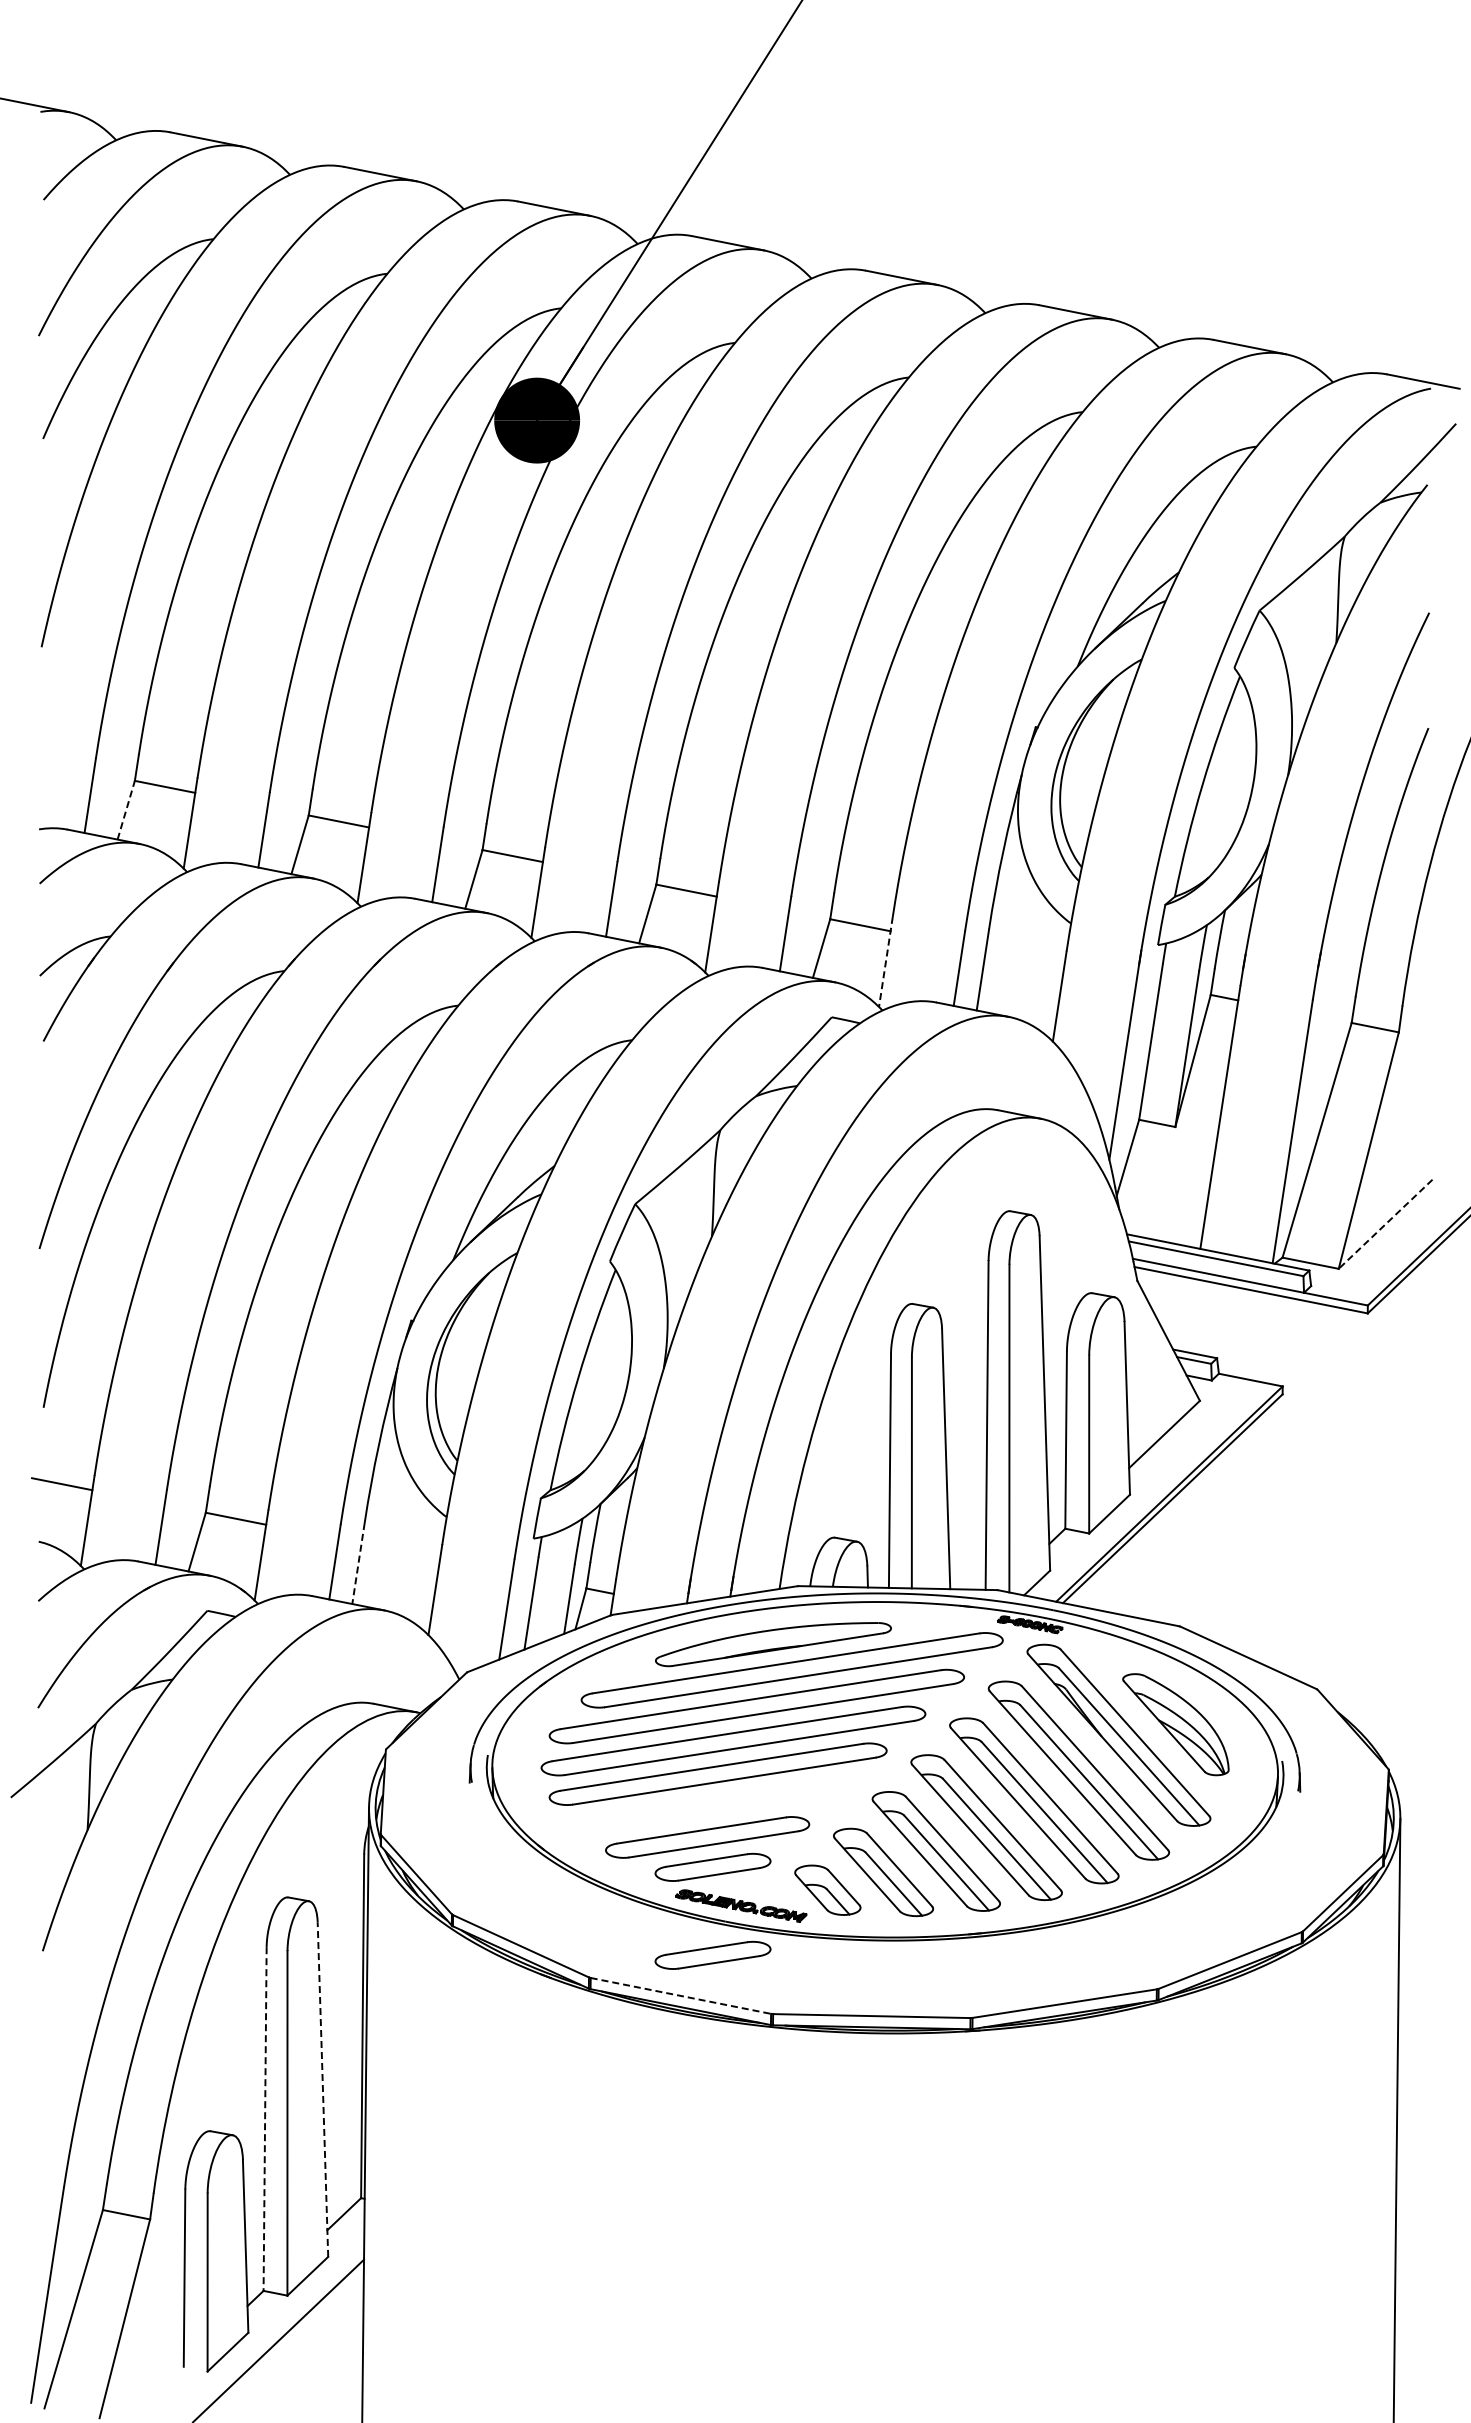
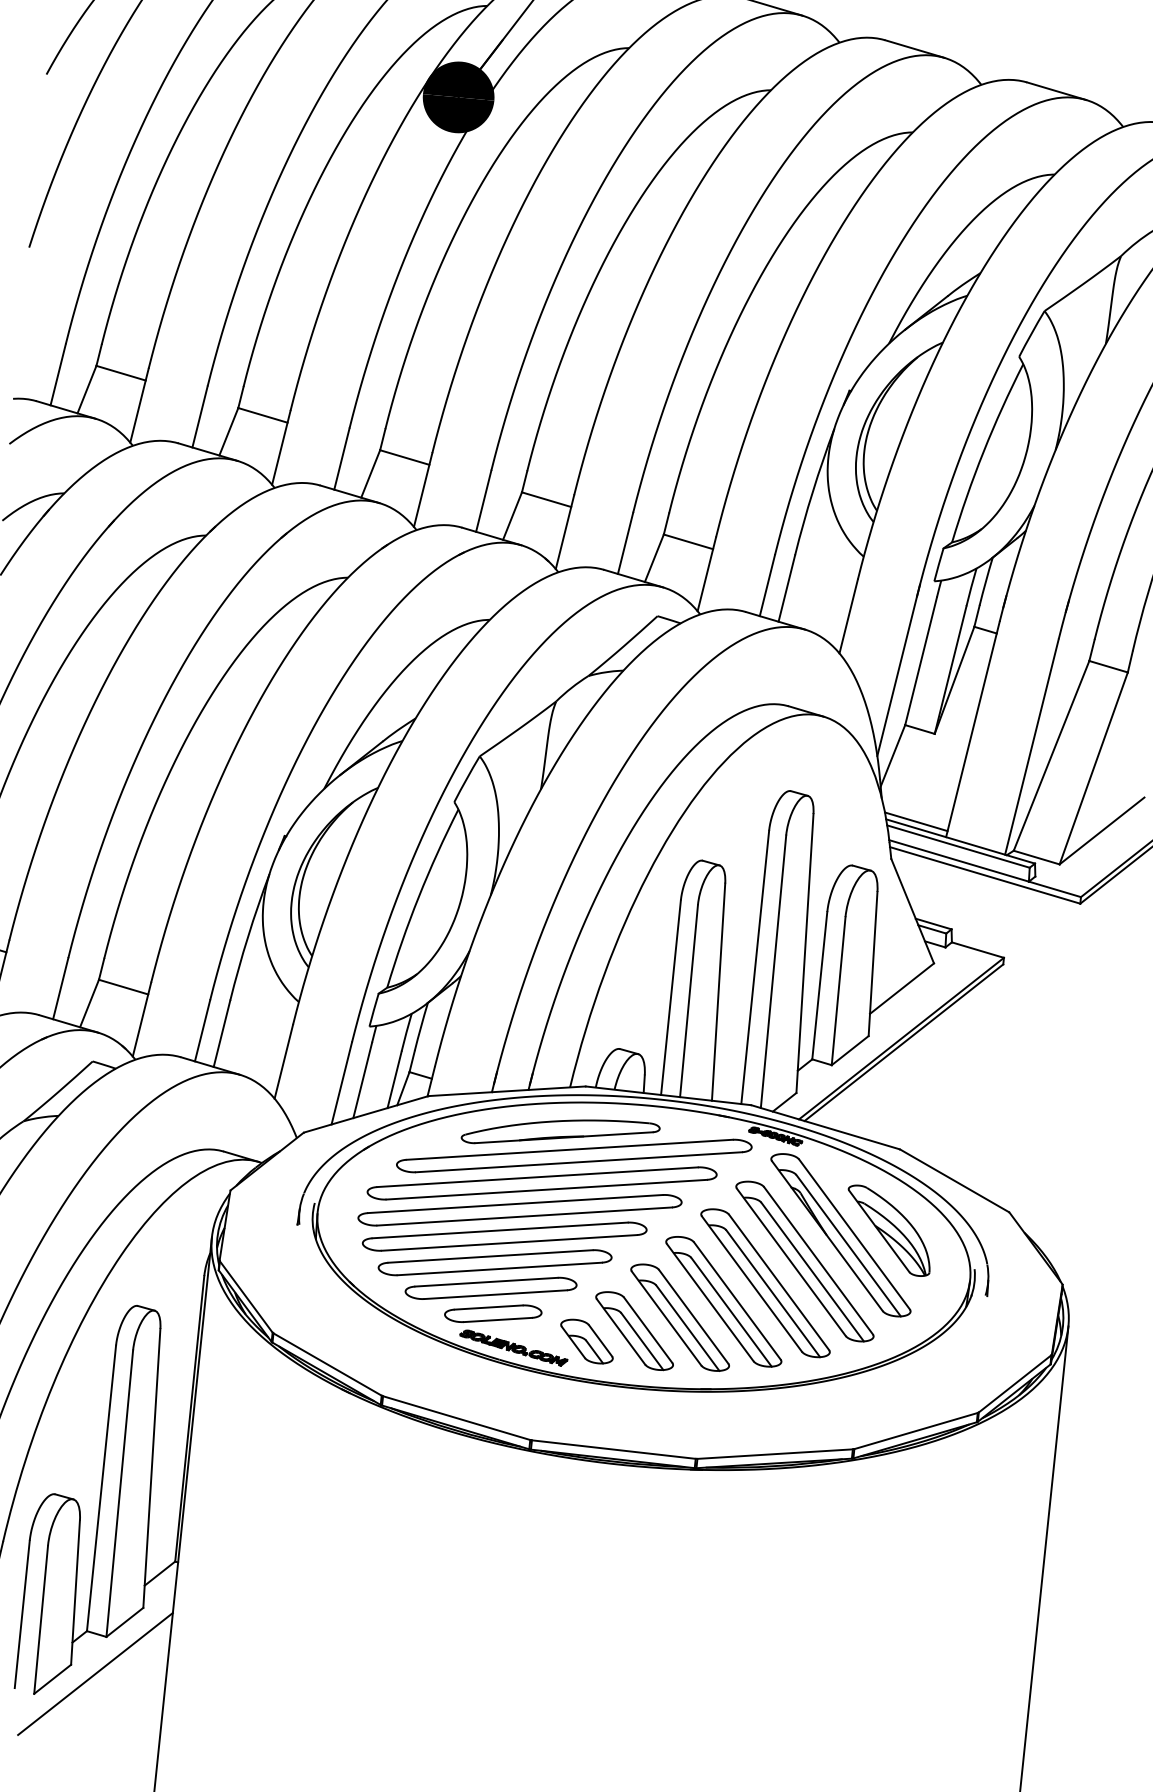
line: (126, 810) -> (87, 389), dashed -> solid
line: (885, 961) -> (706, 573), dashed -> solid
line: (1385, 1224) -> (1101, 831), dashed -> solid
line: (1162, 1233) -> (915, 821), added
line: (358, 1563) -> (221, 1033), dashed -> solid
part: (709, 1806) -> (495, 1262), added
part: (712, 1954) -> (486, 1386), removed
line: (680, 1995) -> (456, 1417), dashed -> solid
line: (322, 2089) -> (151, 1468), dashed -> solid
line: (265, 2119) -> (101, 1488), dashed -> solid

